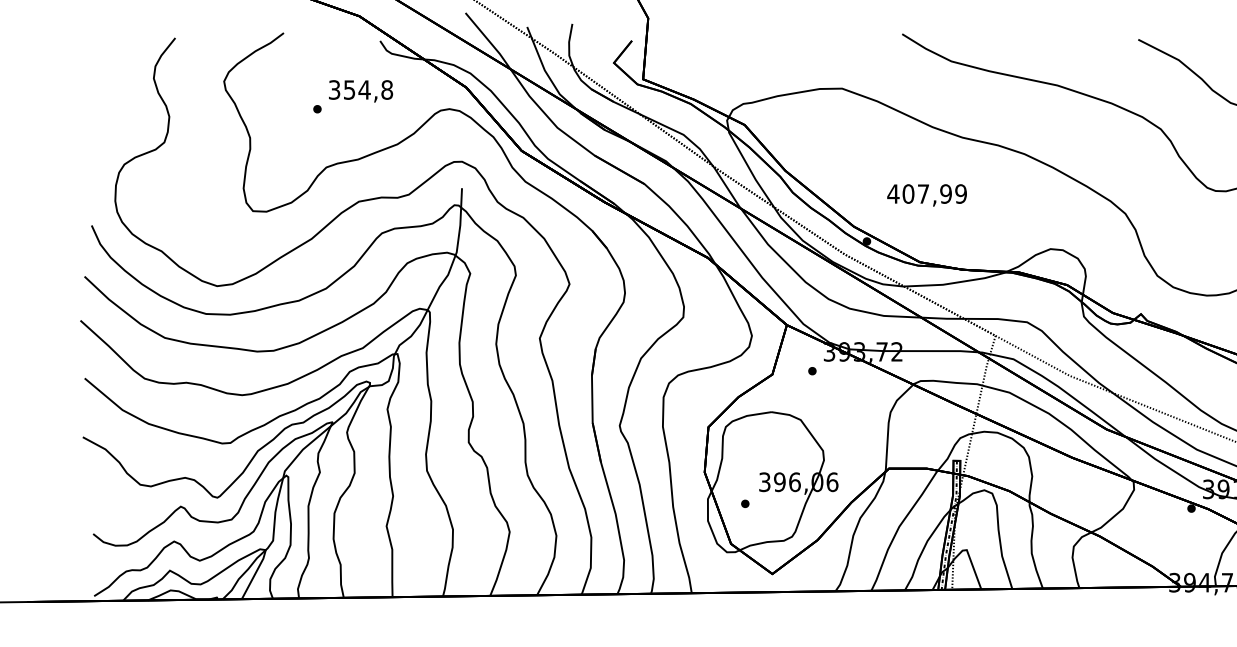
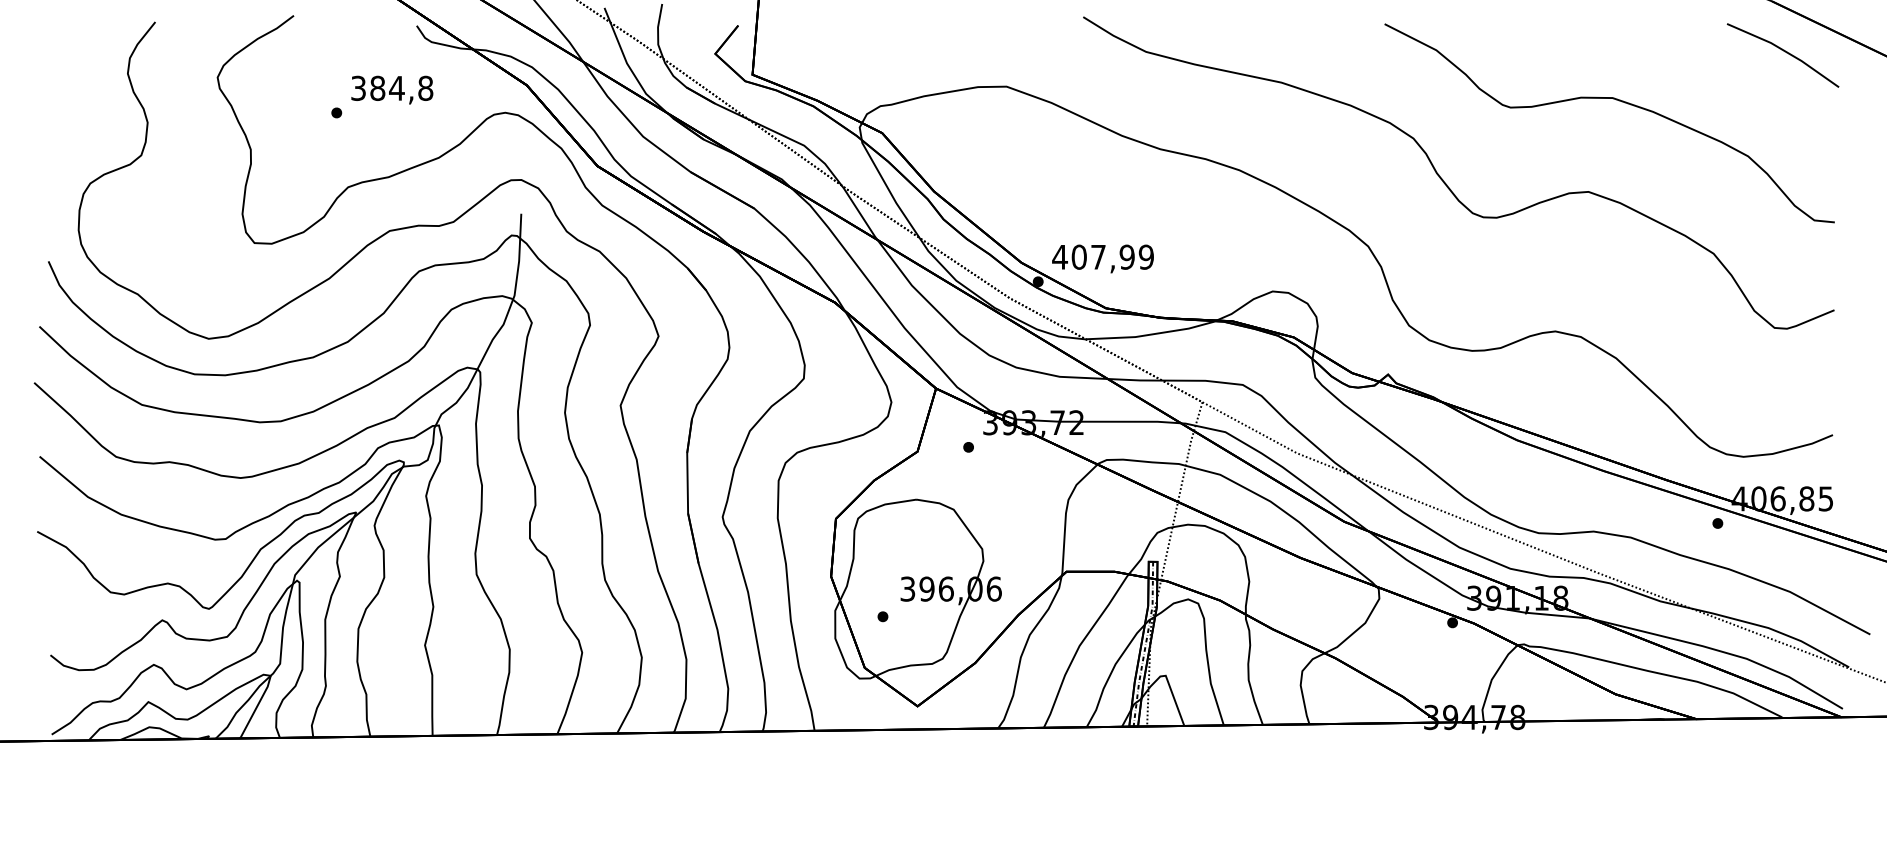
text: (349, 89) -> (377, 87), 354,8 -> 384,8
text: (926, 195) -> (1102, 258), moved

